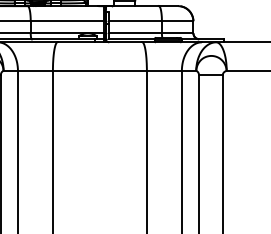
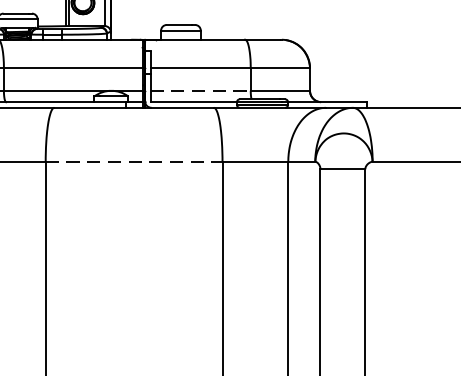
line: (135, 33) -> (201, 91), solid -> dashed
line: (99, 70) -> (133, 160), solid -> dashed

